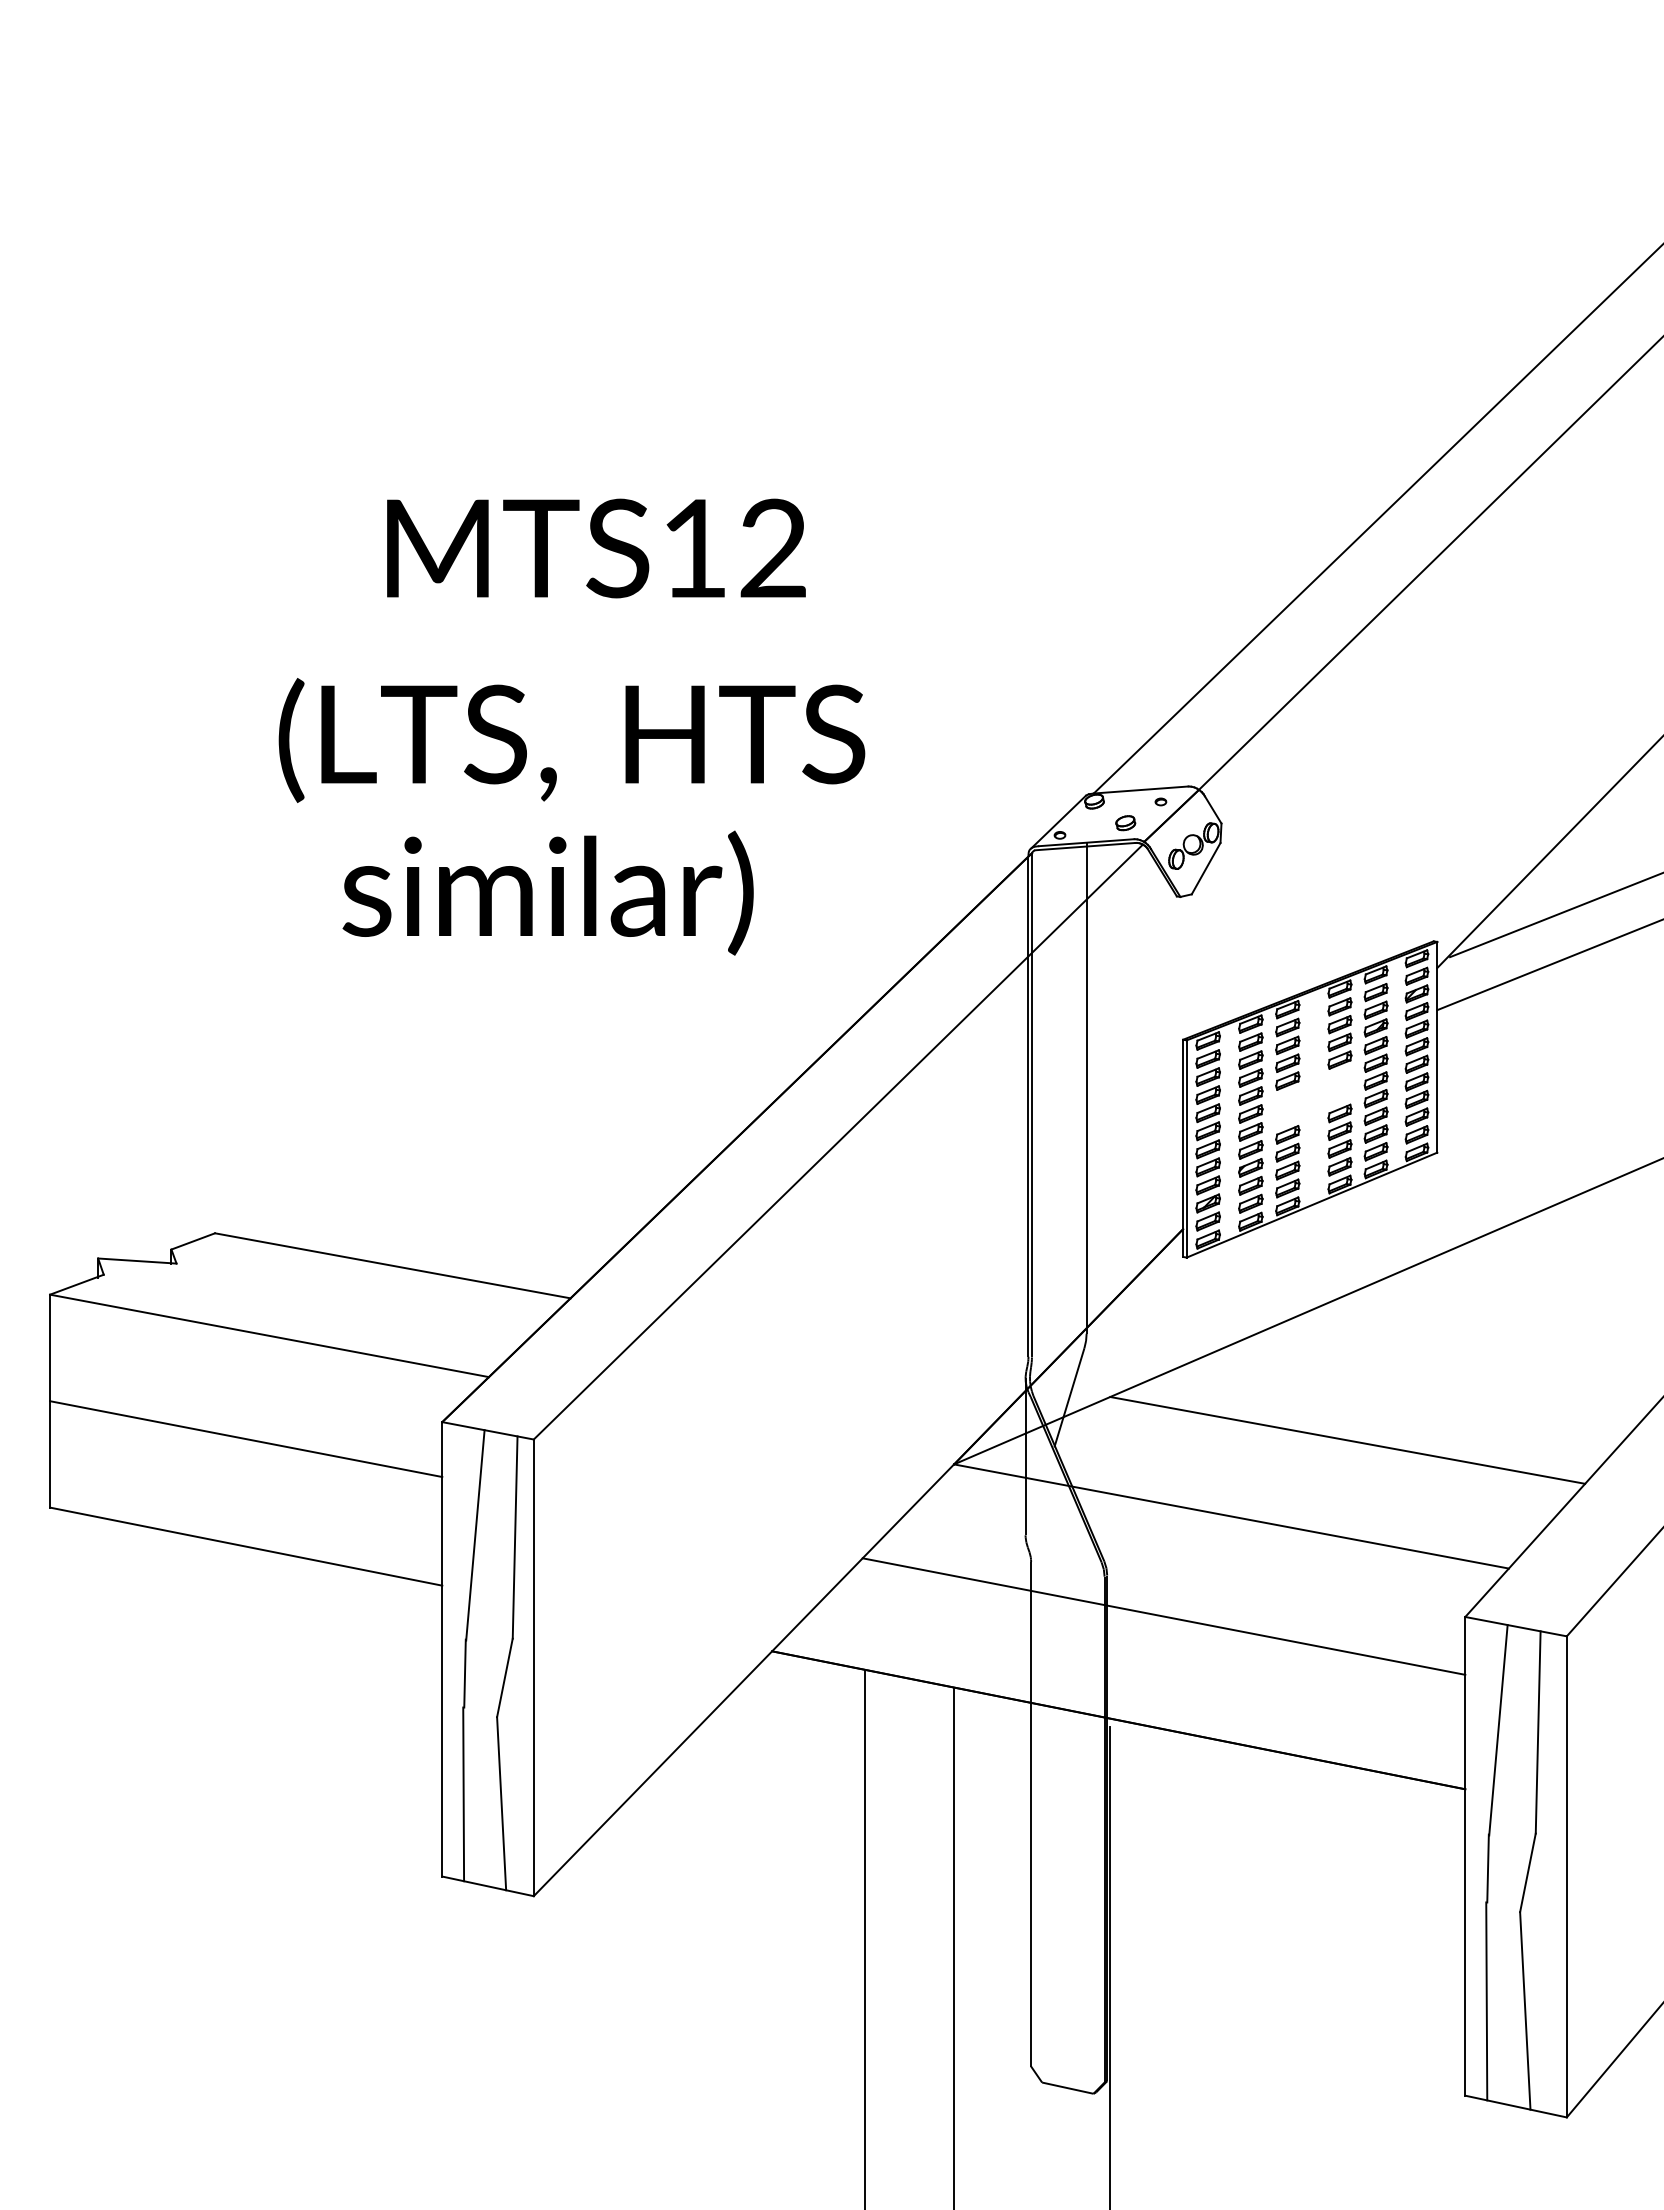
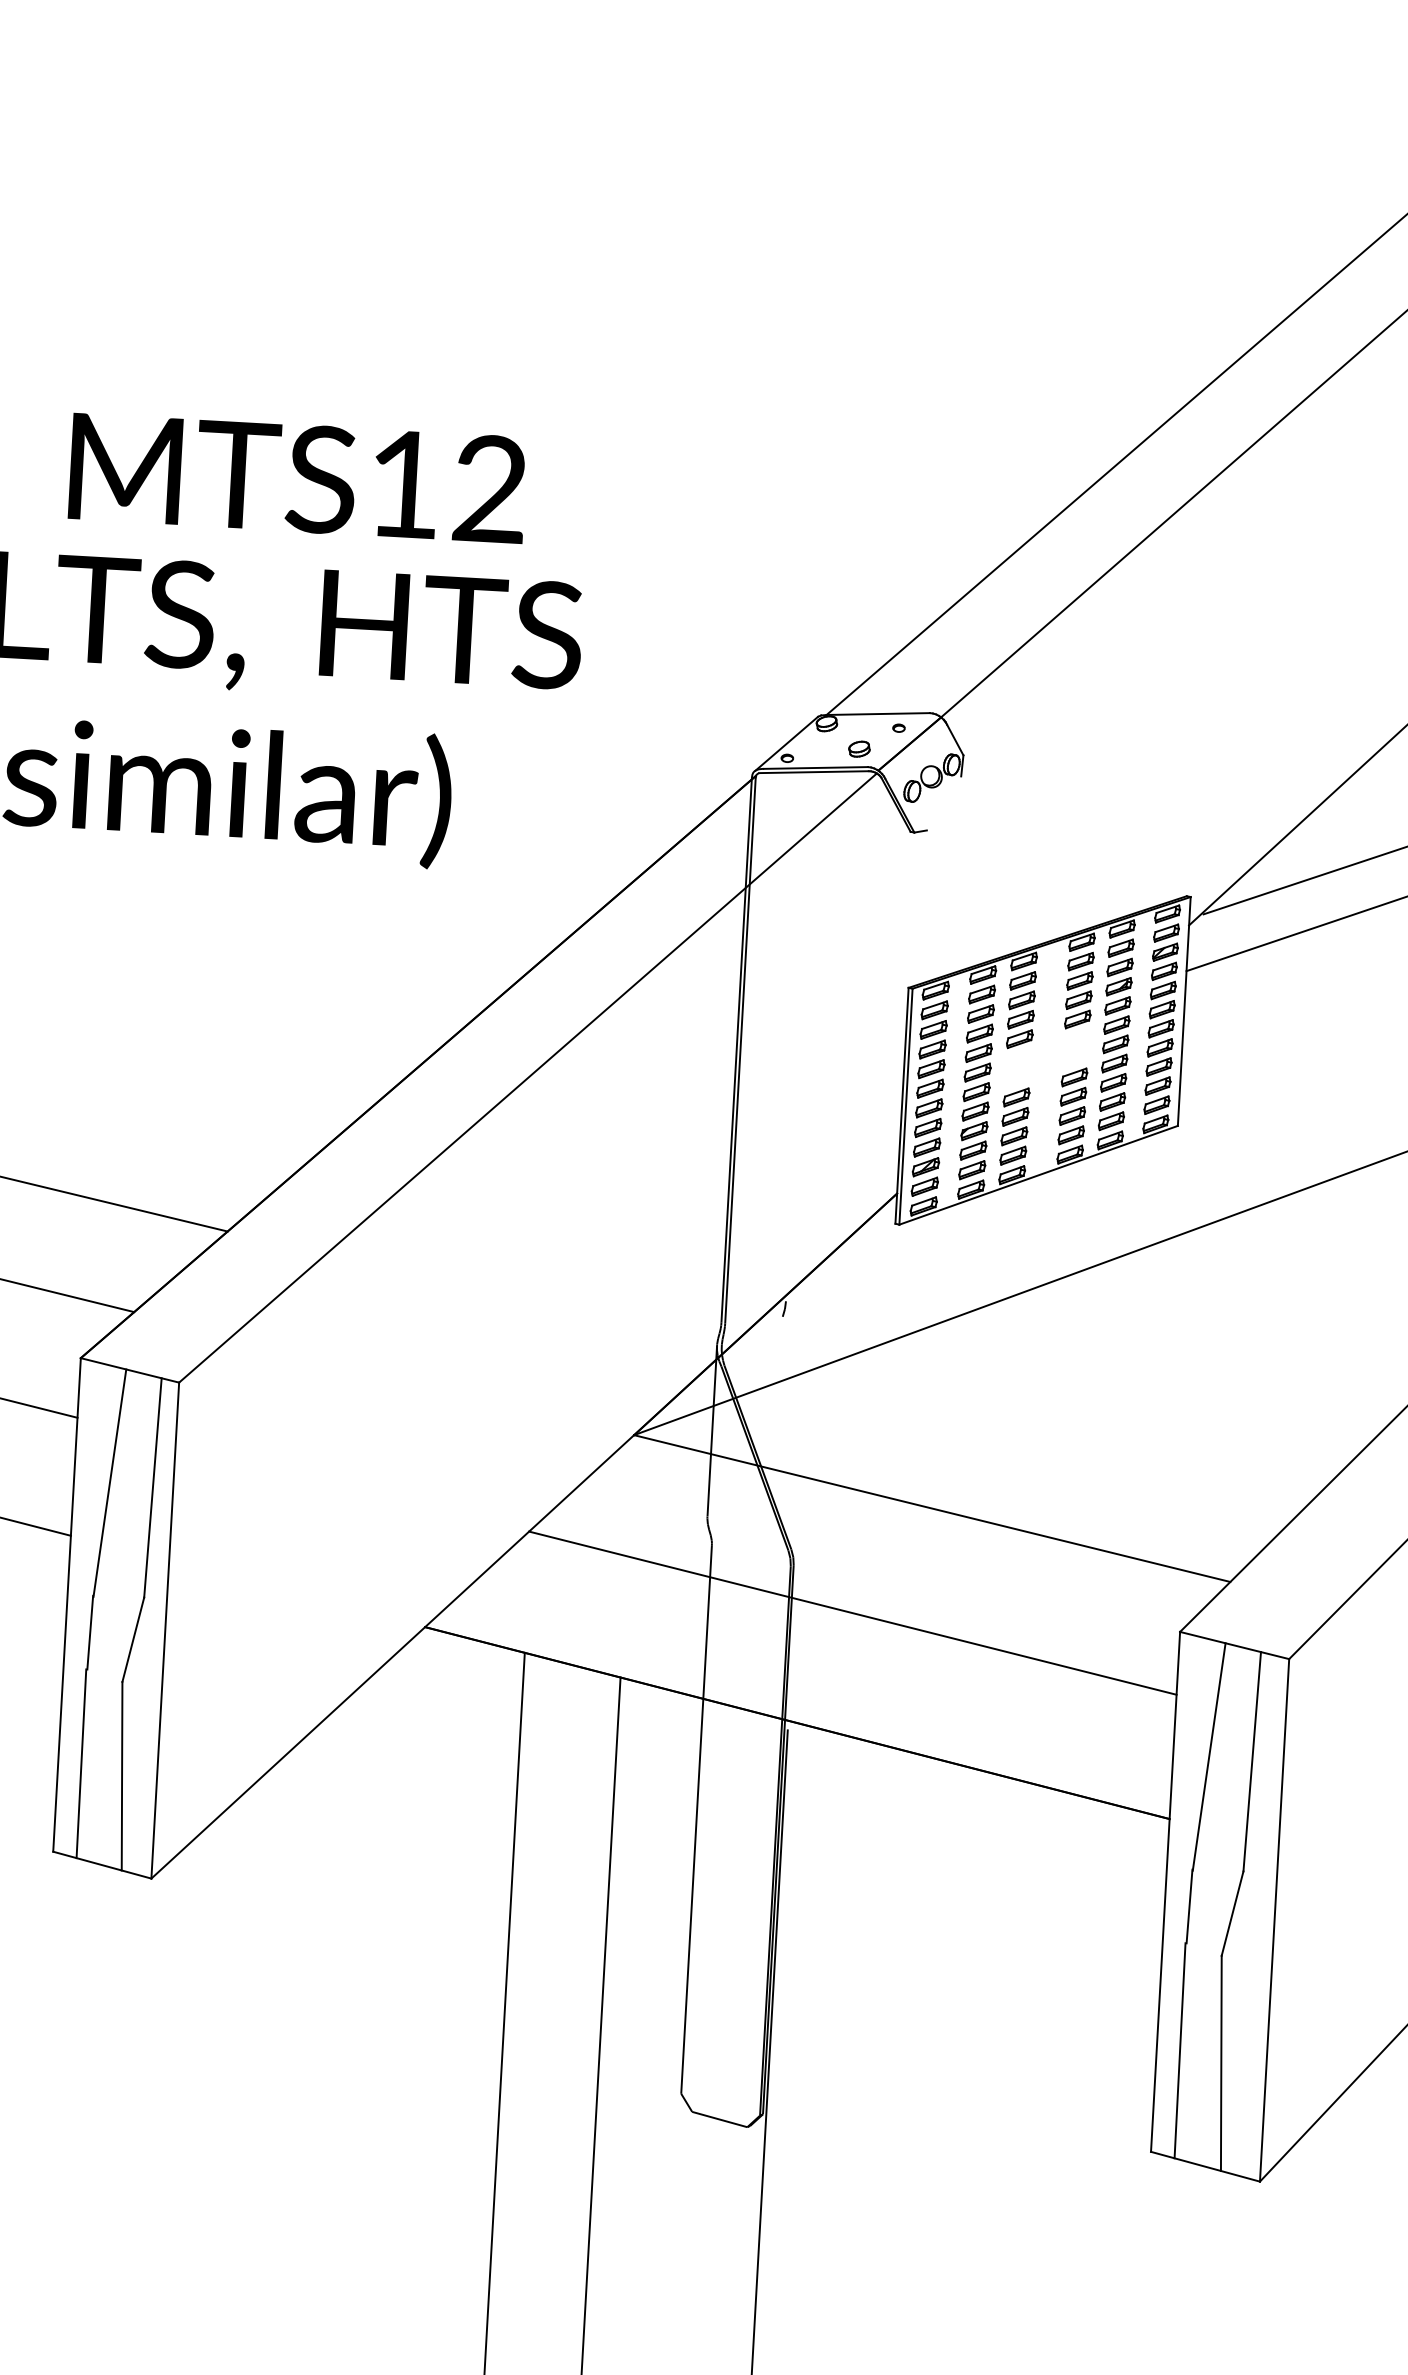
text: (596, 548) -> (298, 478), moved
line: (1205, 868) -> (943, 803), removed
line: (1086, 1087) -> (800, 1033), removed
line: (1069, 1397) -> (763, 1369), removed
line: (1347, 1440) -> (1062, 1433), removed

